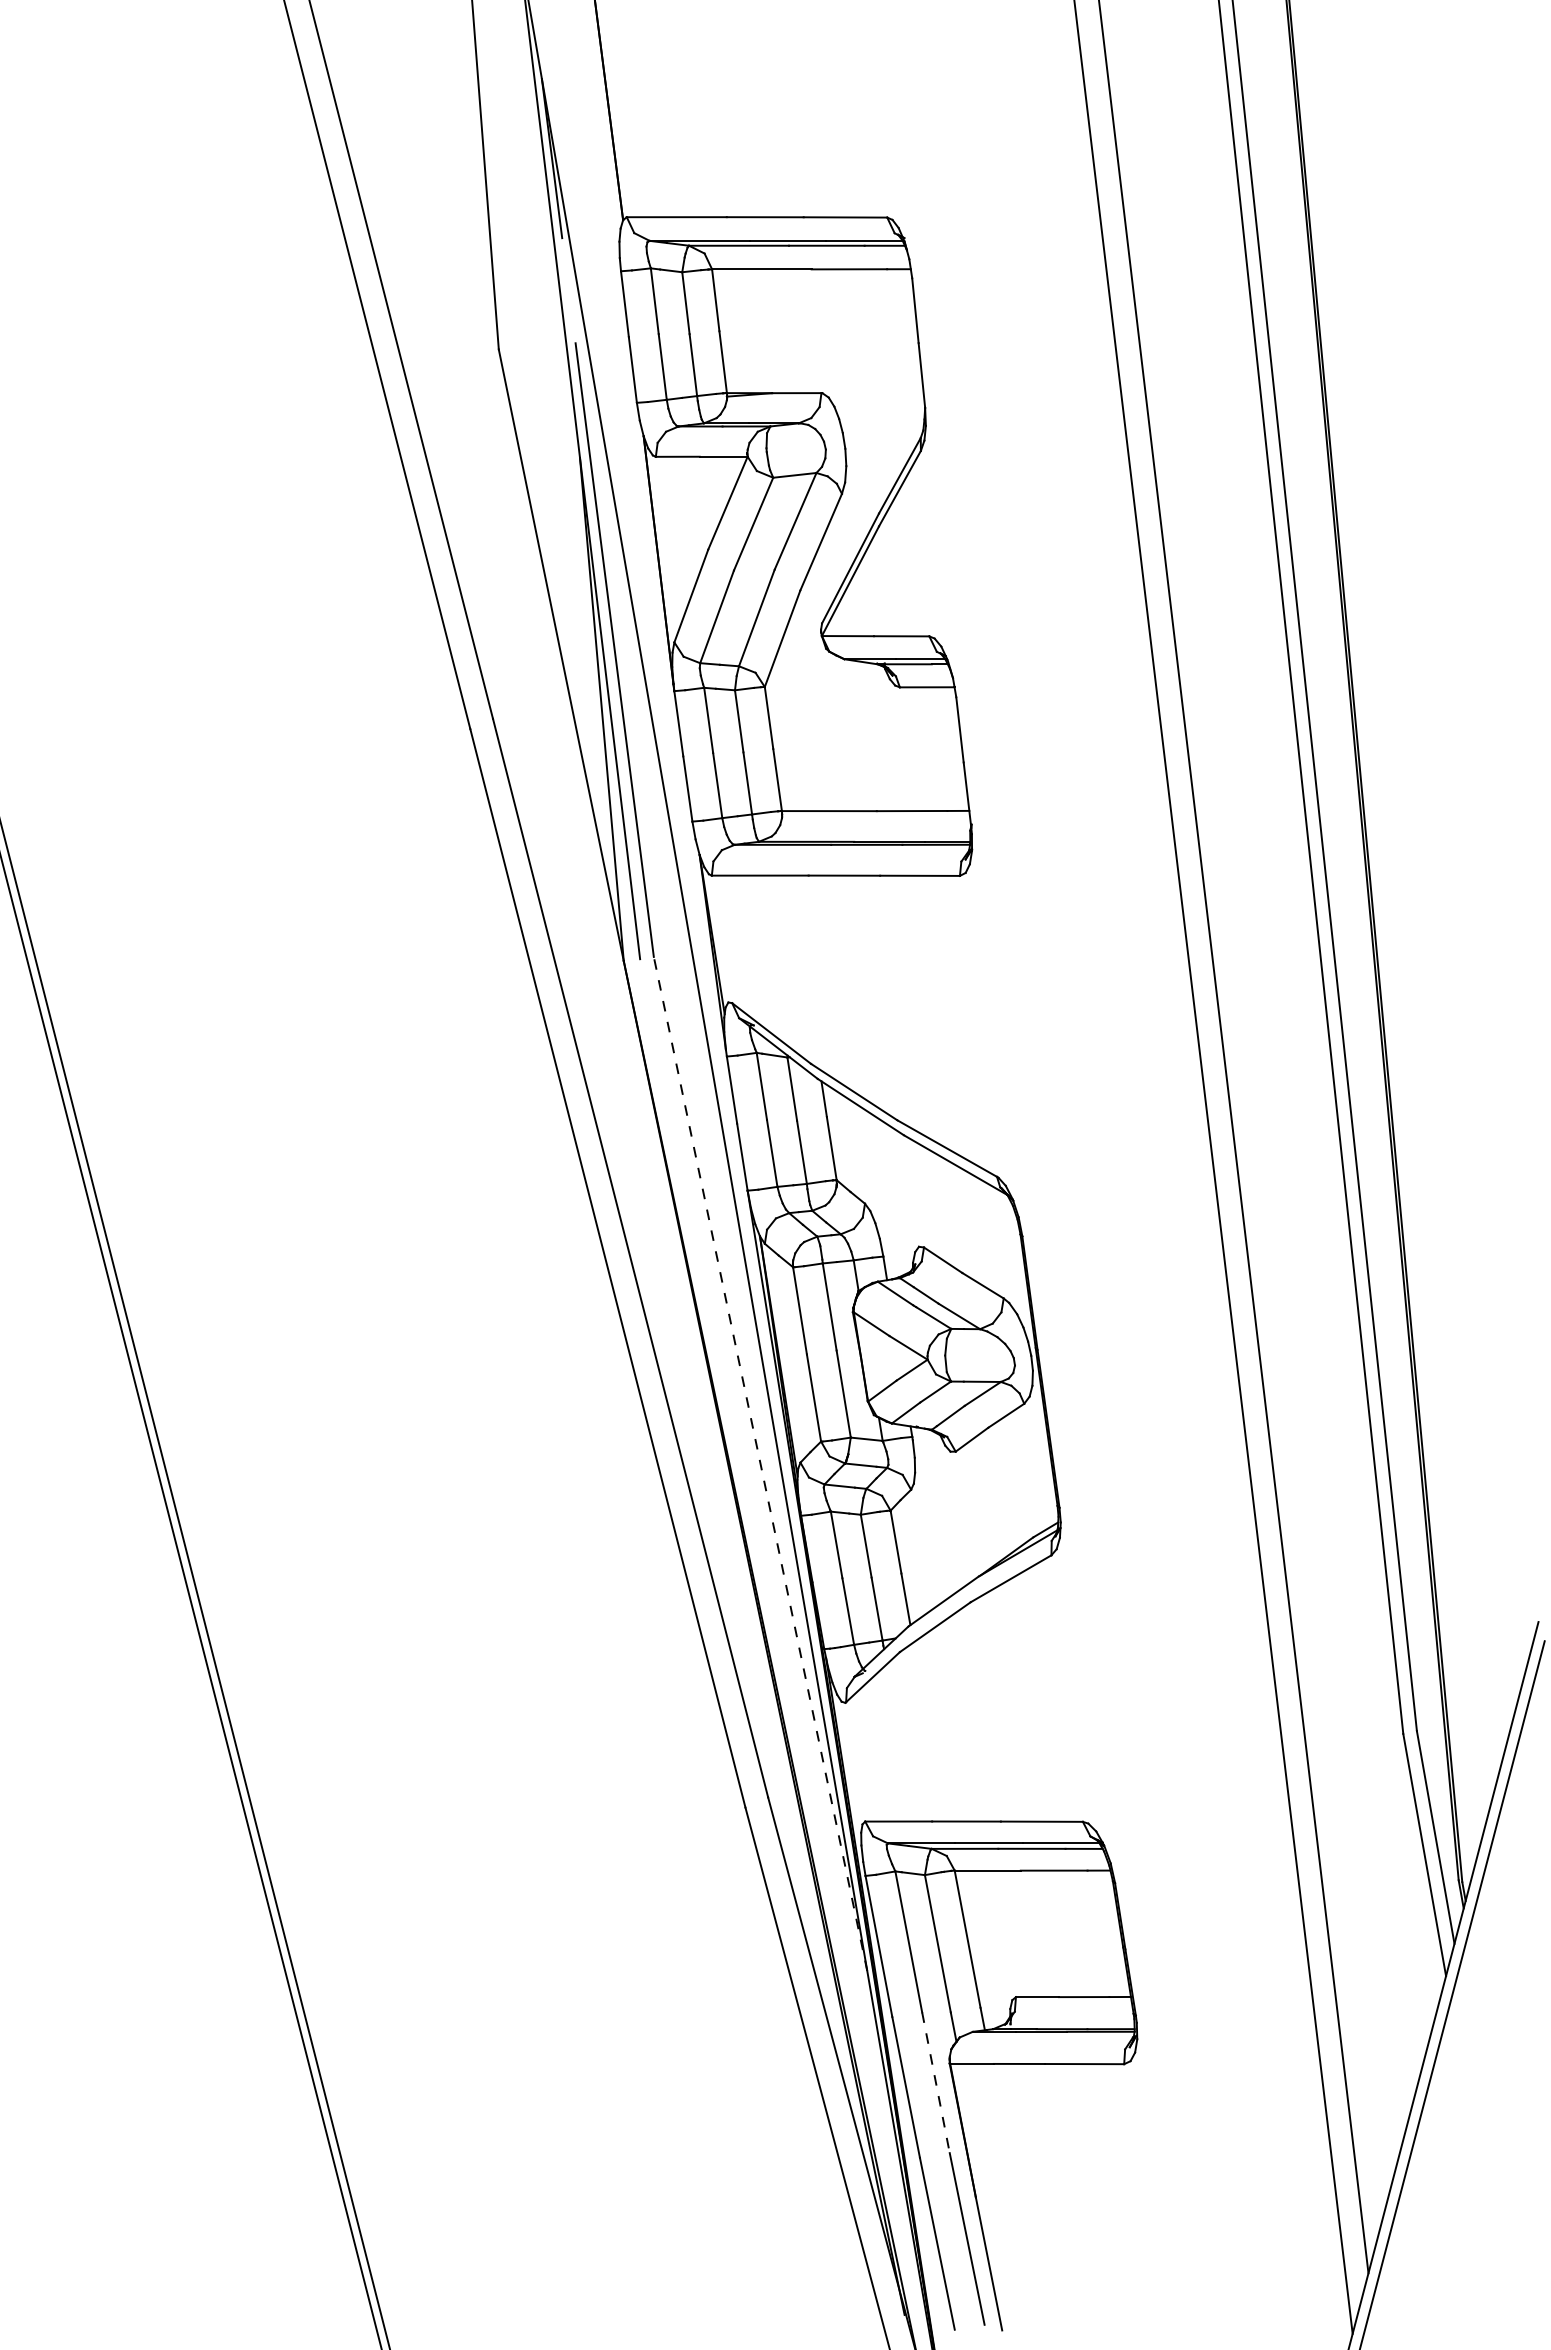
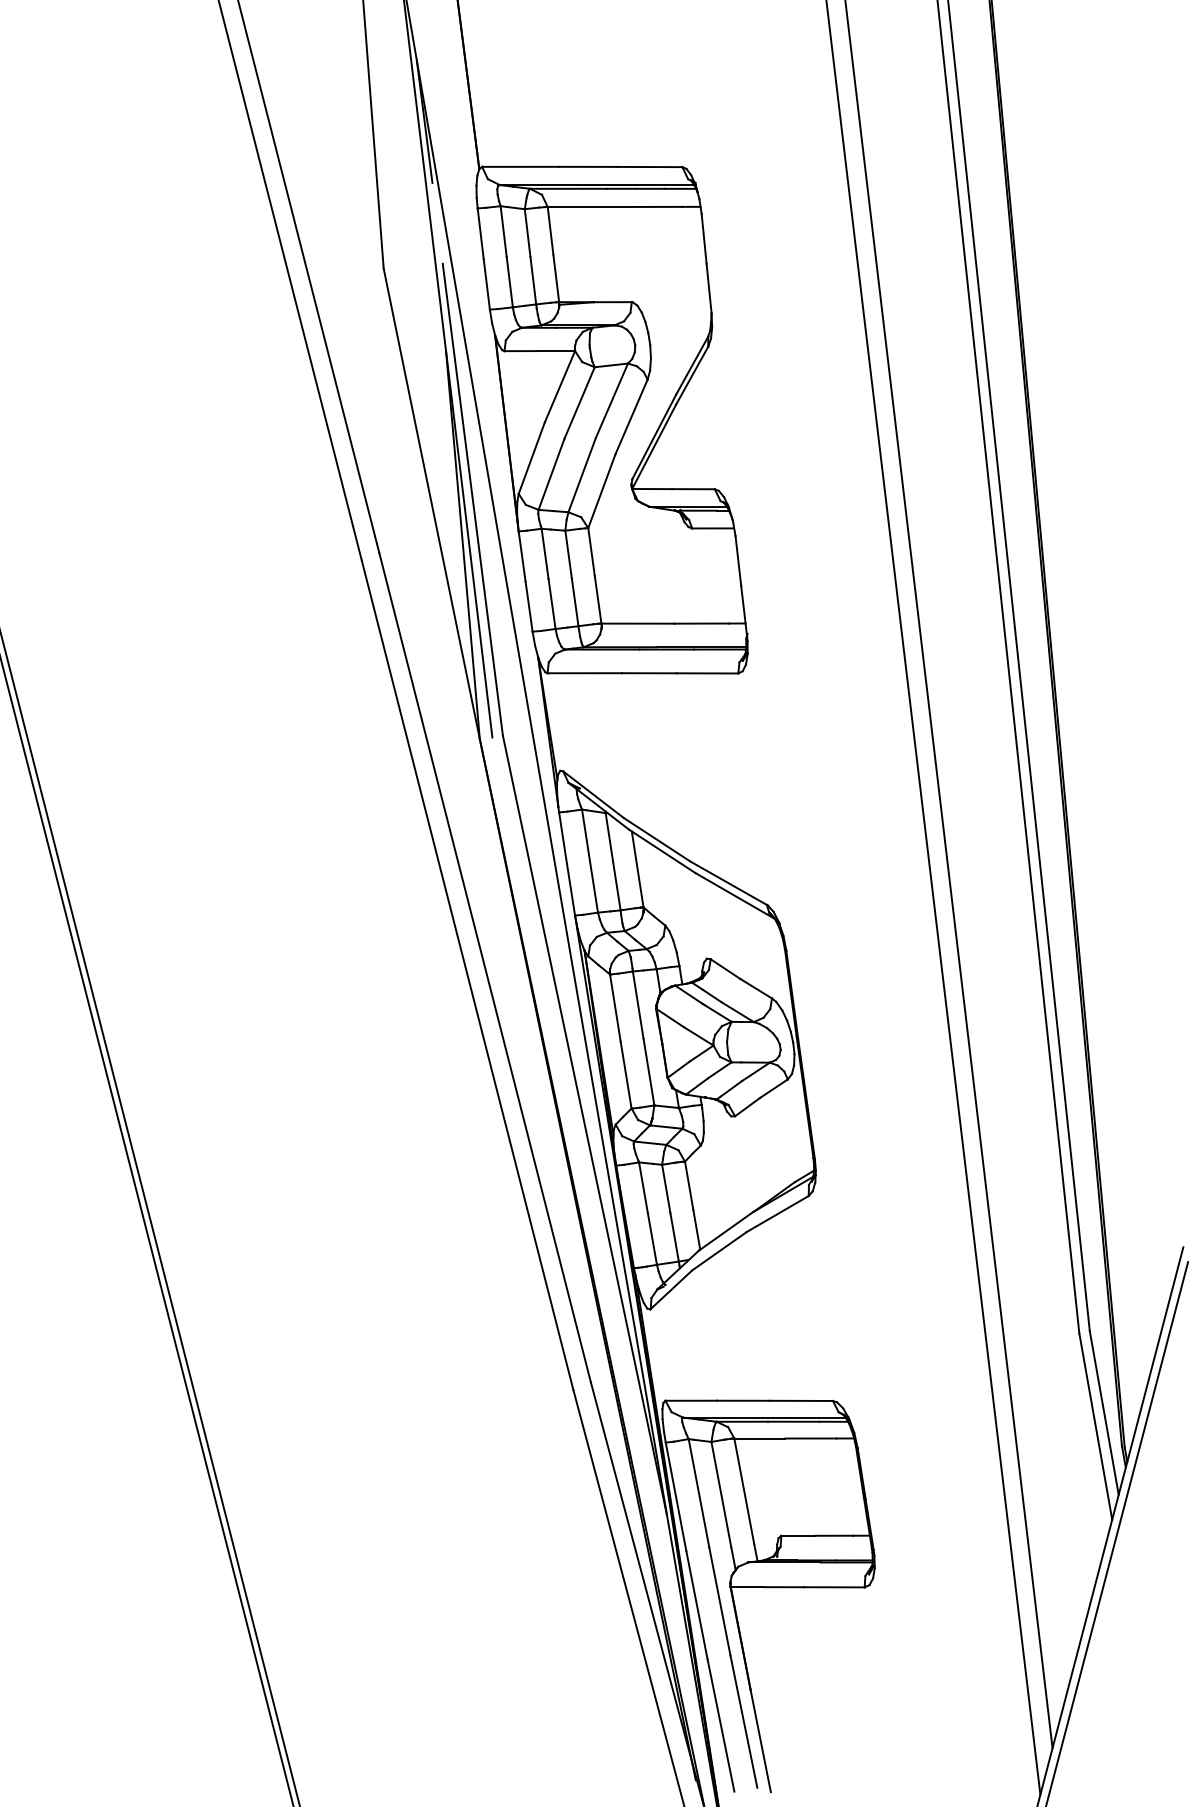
line: (760, 1463) -> (584, 1125), dashed -> solid
line: (935, 2082) -> (719, 1601), dashed -> solid

